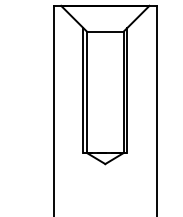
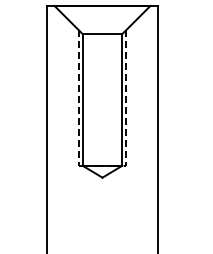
line: (83, 90) -> (78, 97), solid -> dashed
line: (127, 90) -> (126, 97), solid -> dashed

